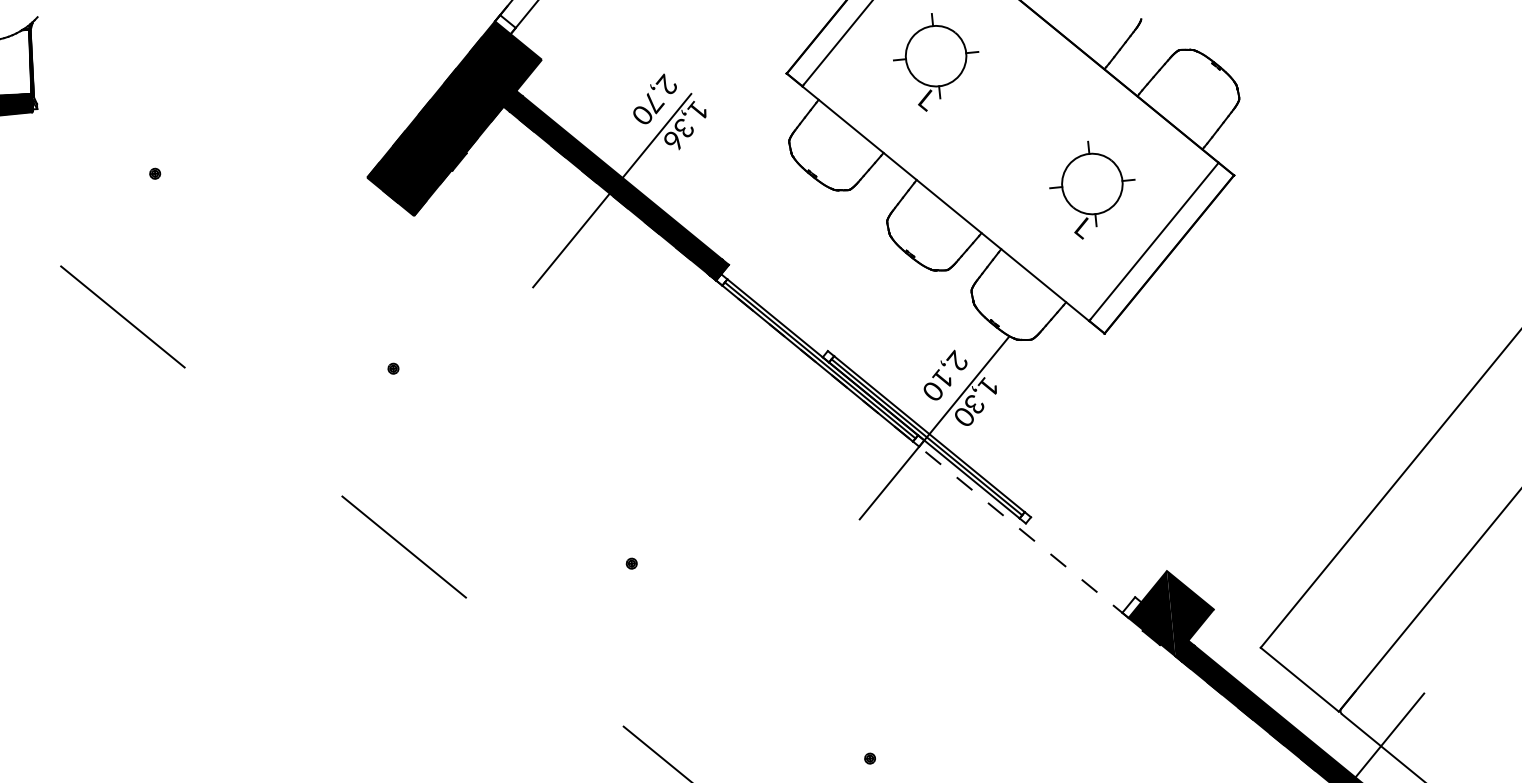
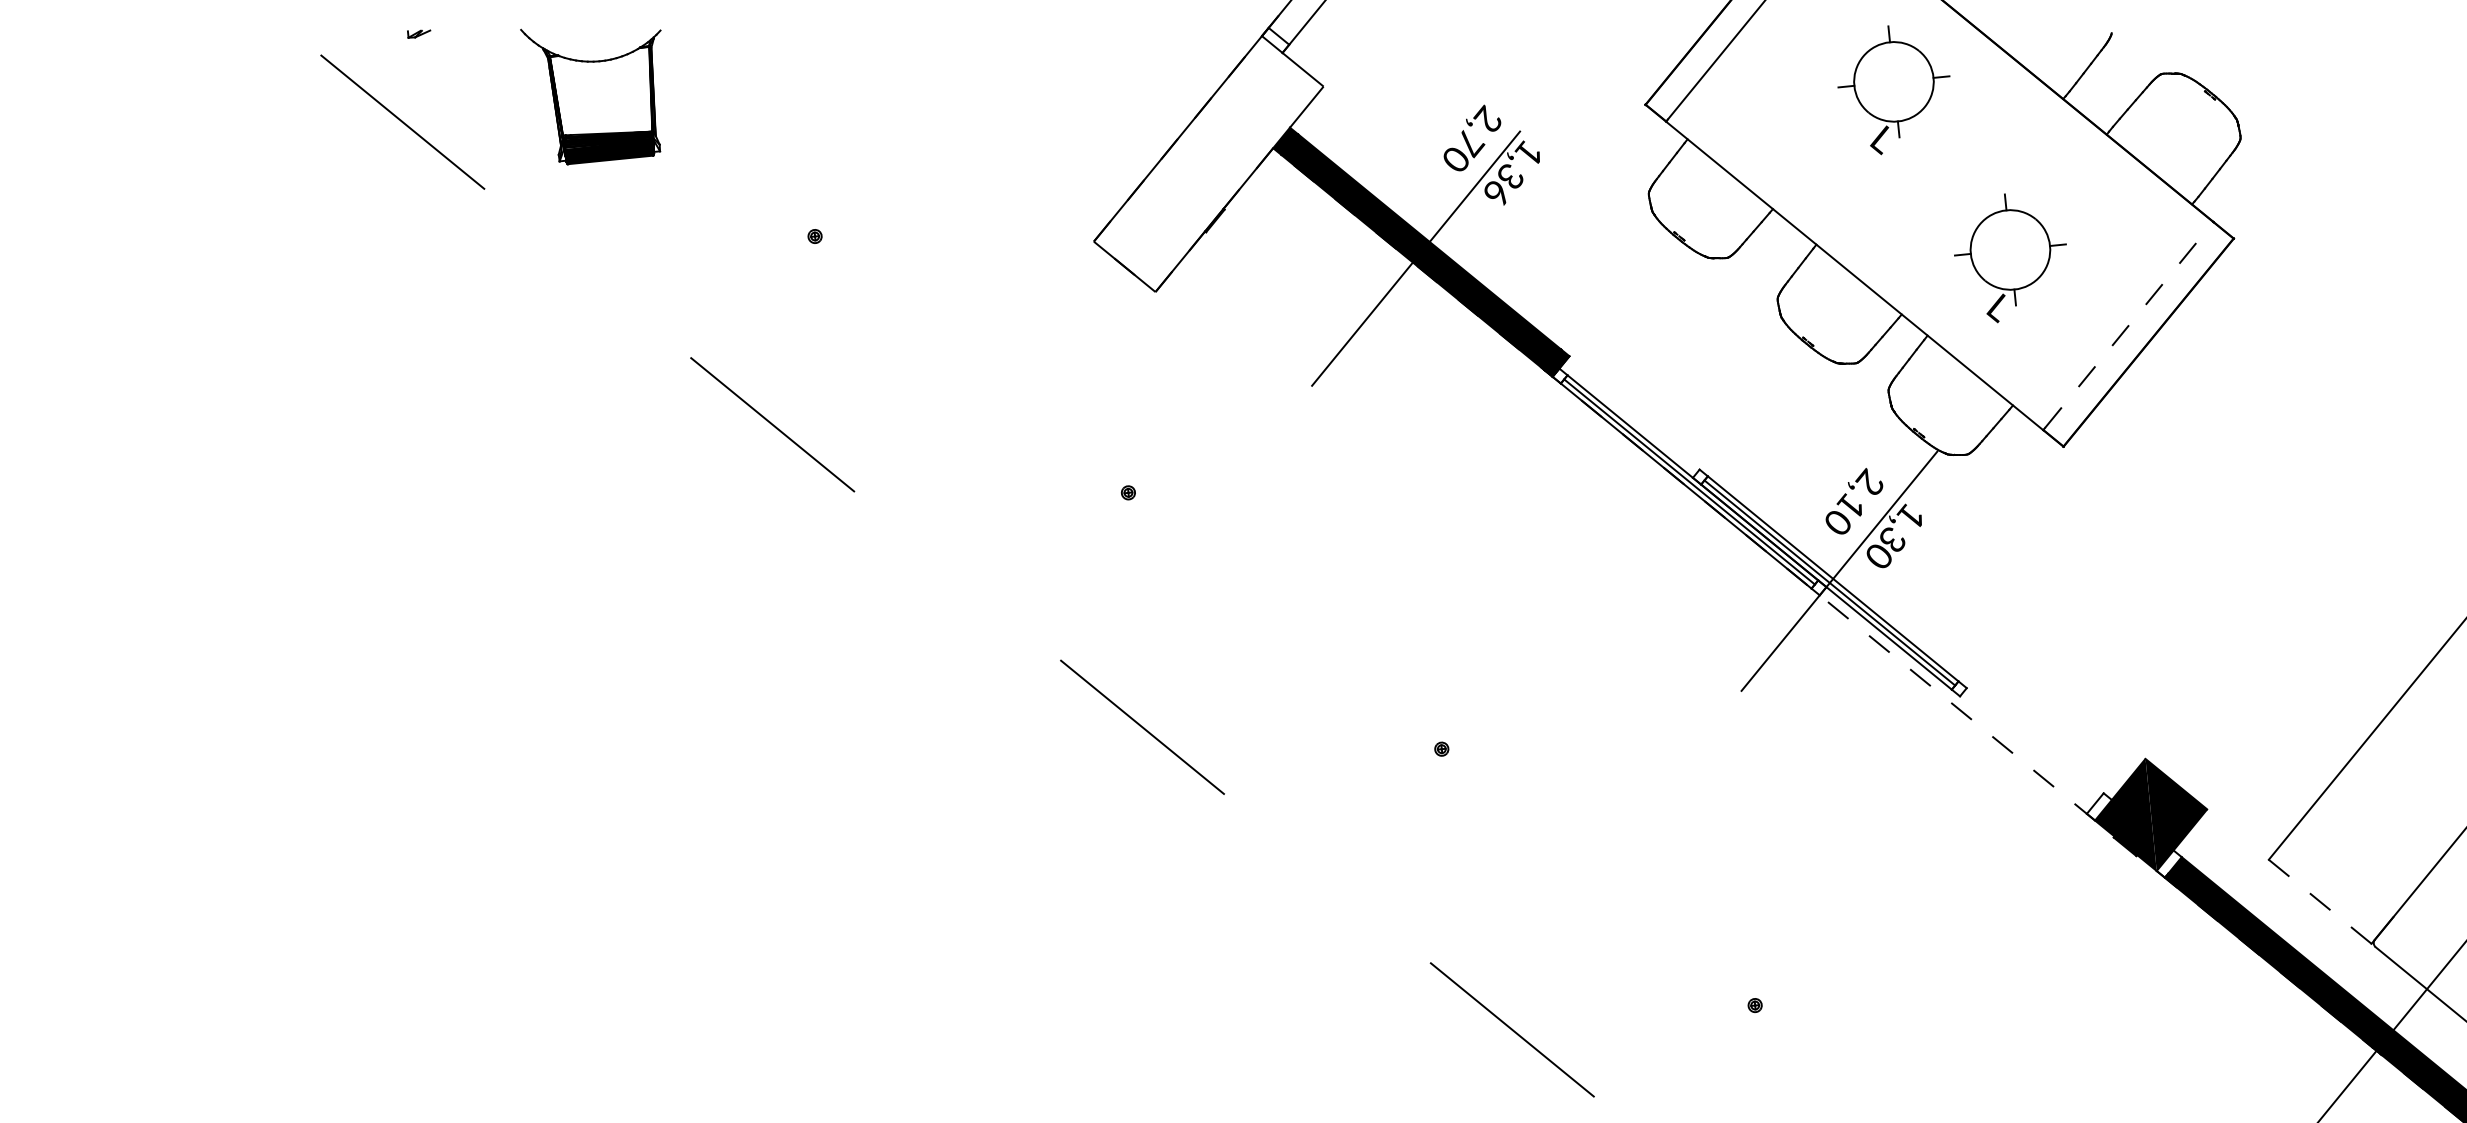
part: (935, 62) -> (1893, 90), moved
fill: (454, 119) -> (1208, 164), removed
part: (1092, 190) -> (2010, 258), moved
line: (1154, 240) -> (2129, 324), solid -> dashed
fill: (1184, 650) -> (2168, 863), removed
line: (1300, 680) -> (2320, 902), solid -> dashed

